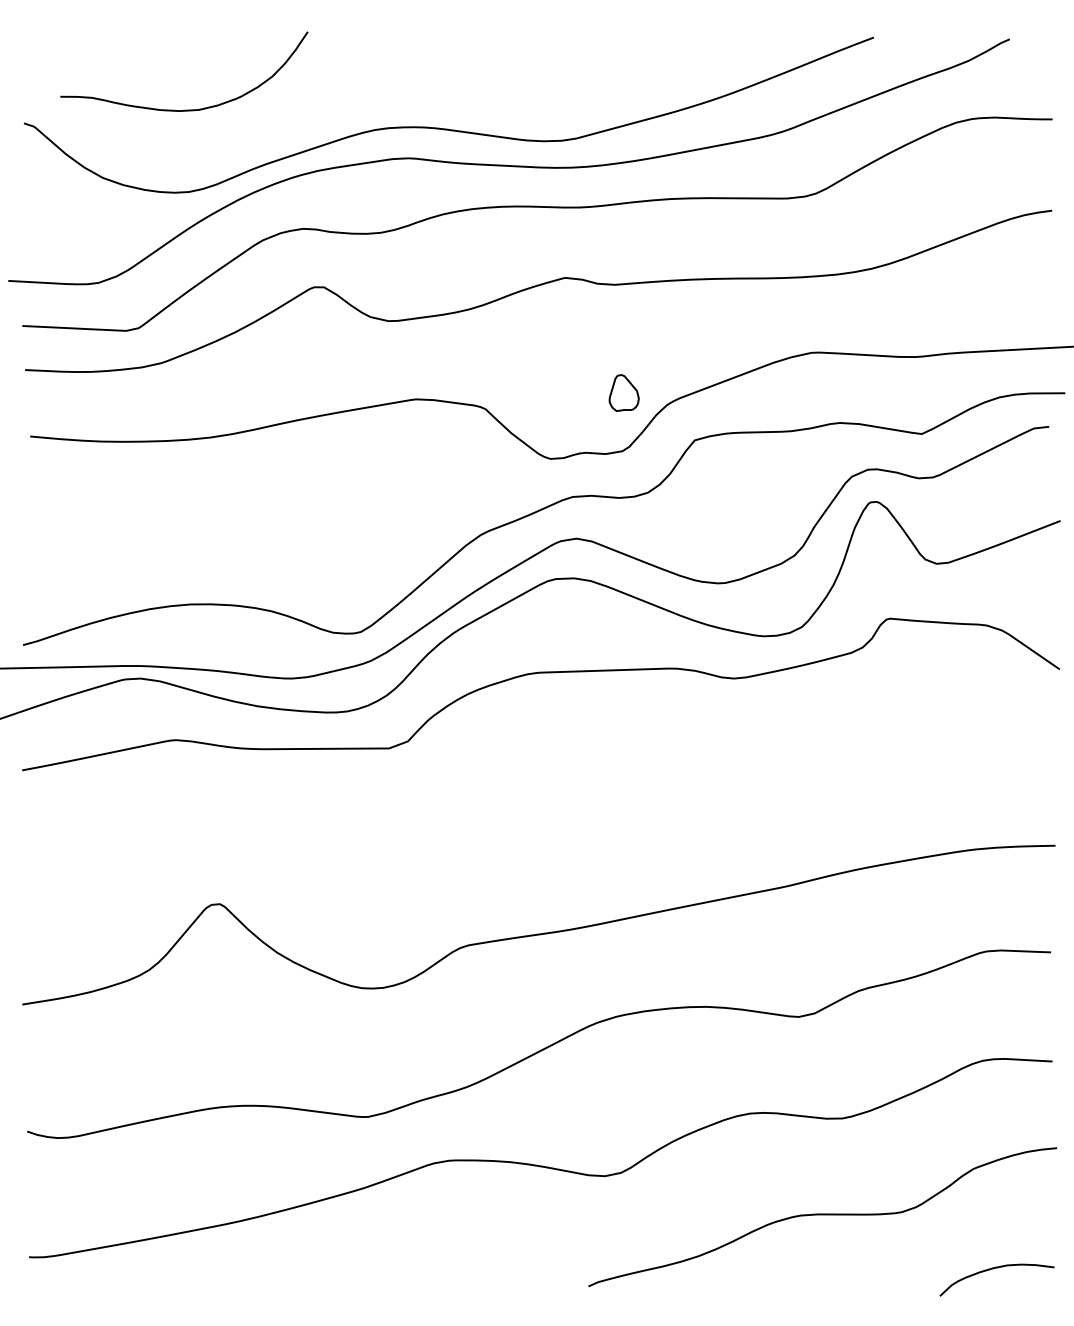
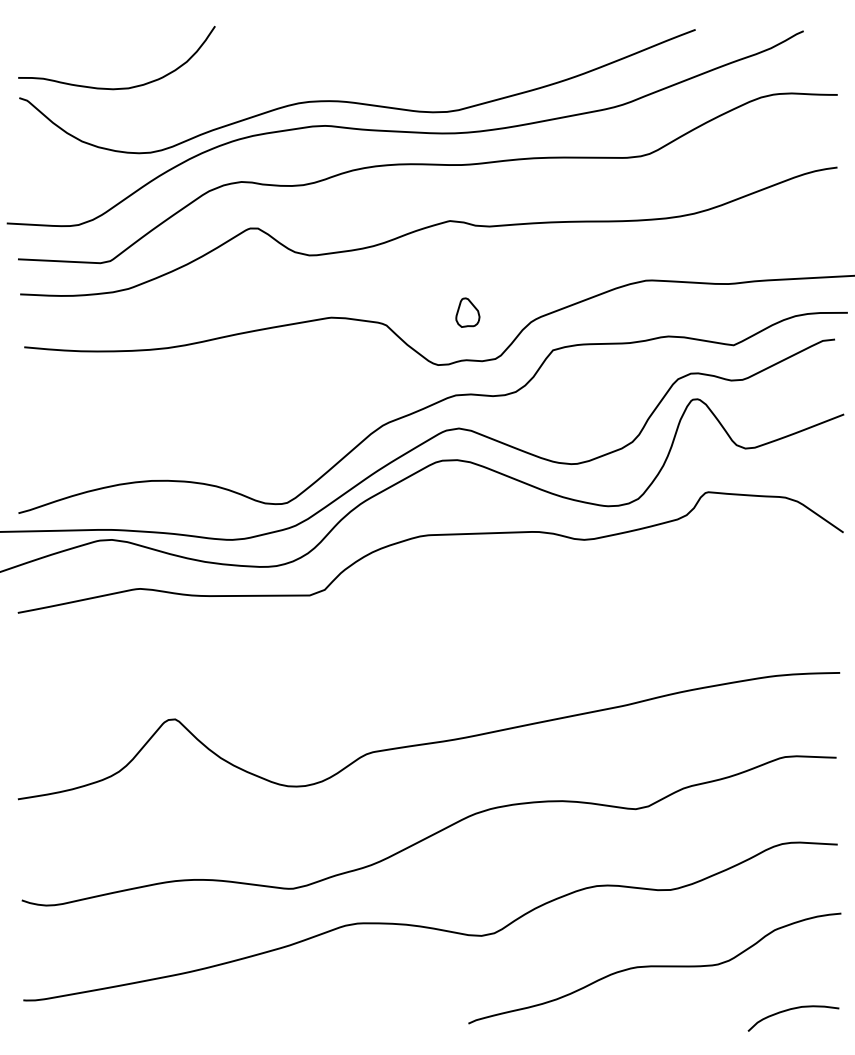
curve: (190, 108) -> (121, 87), moved
part: (623, 392) -> (467, 312), moved

